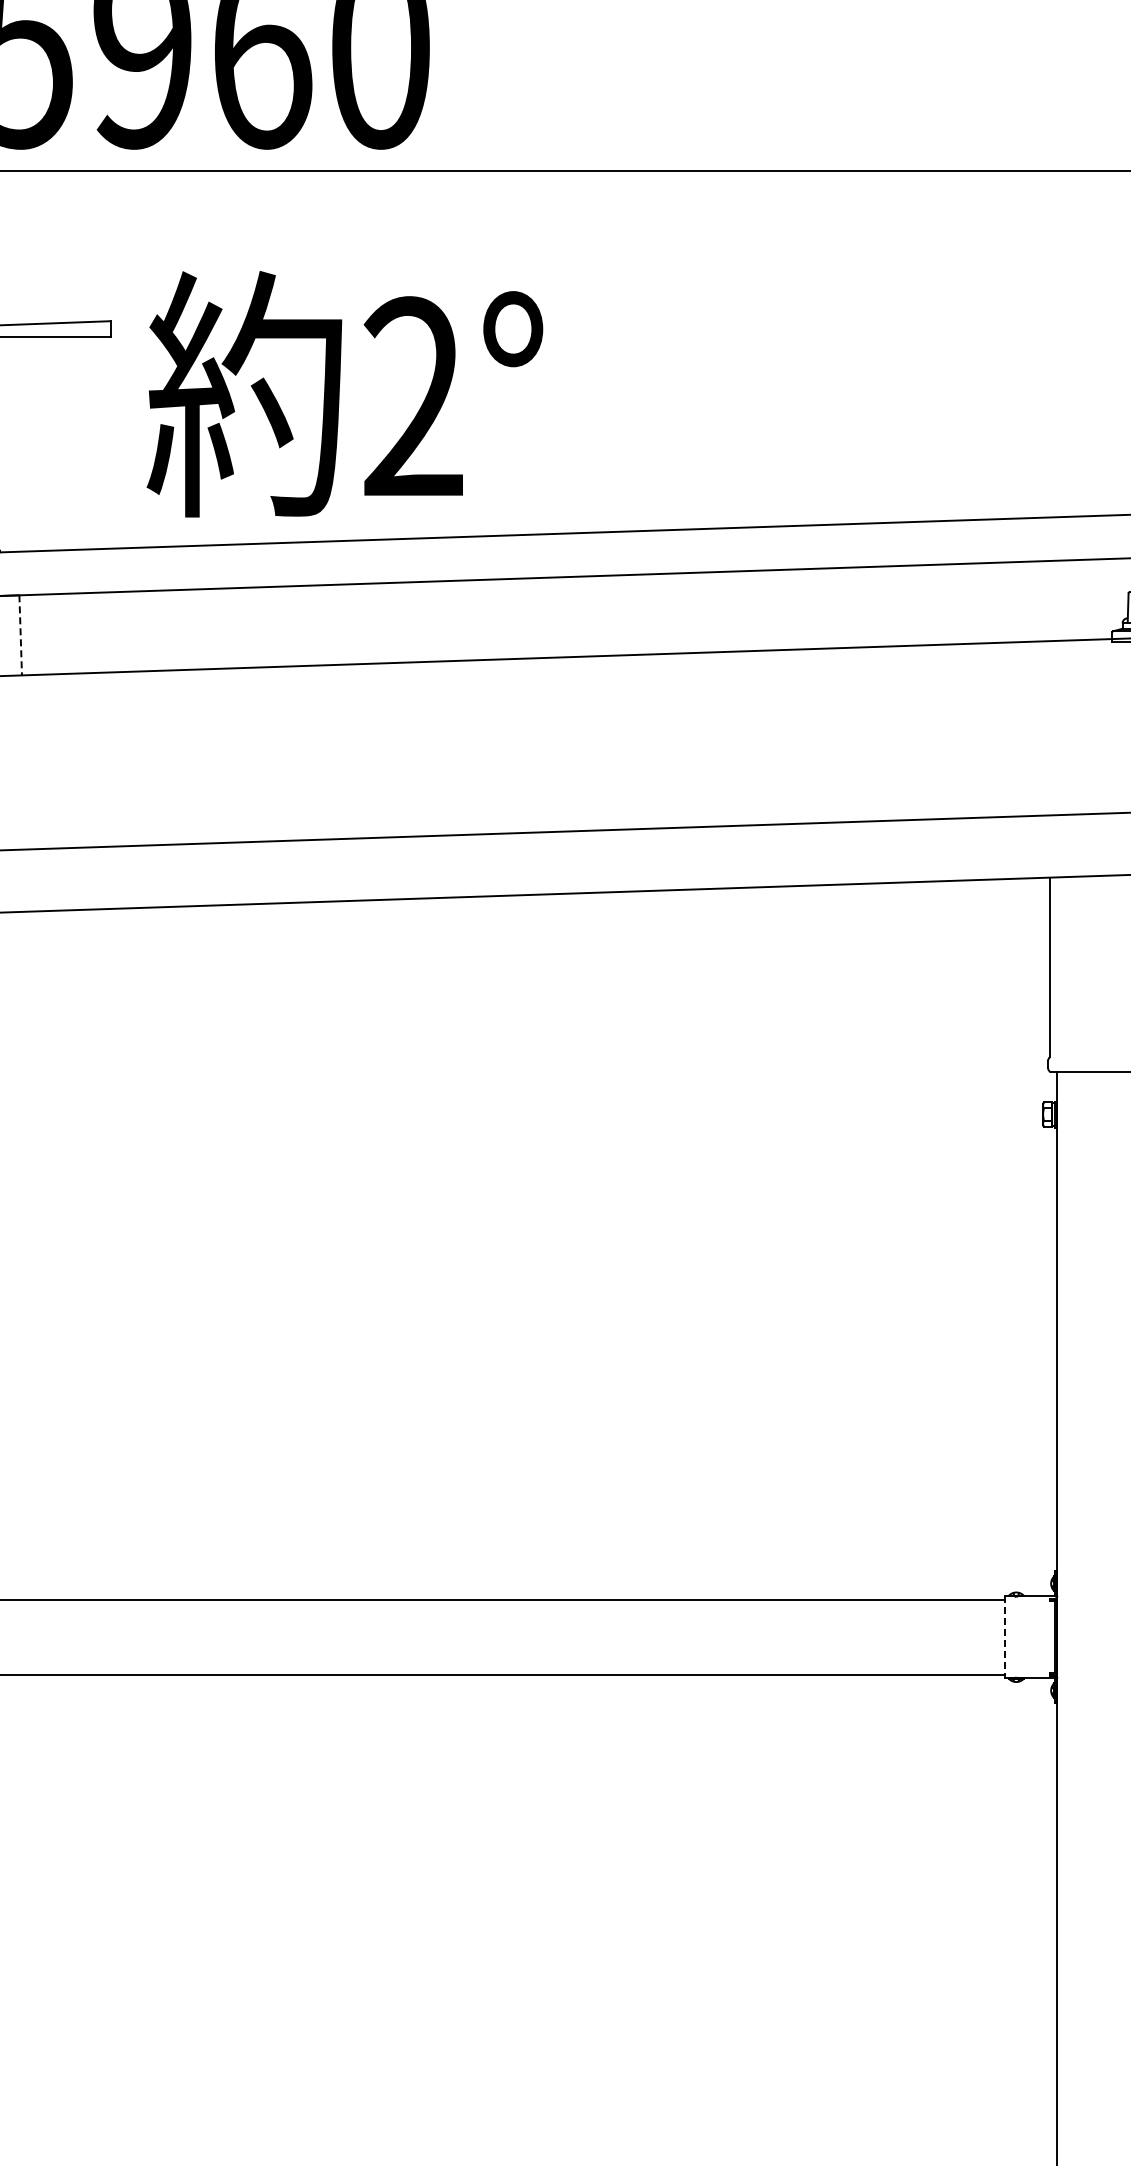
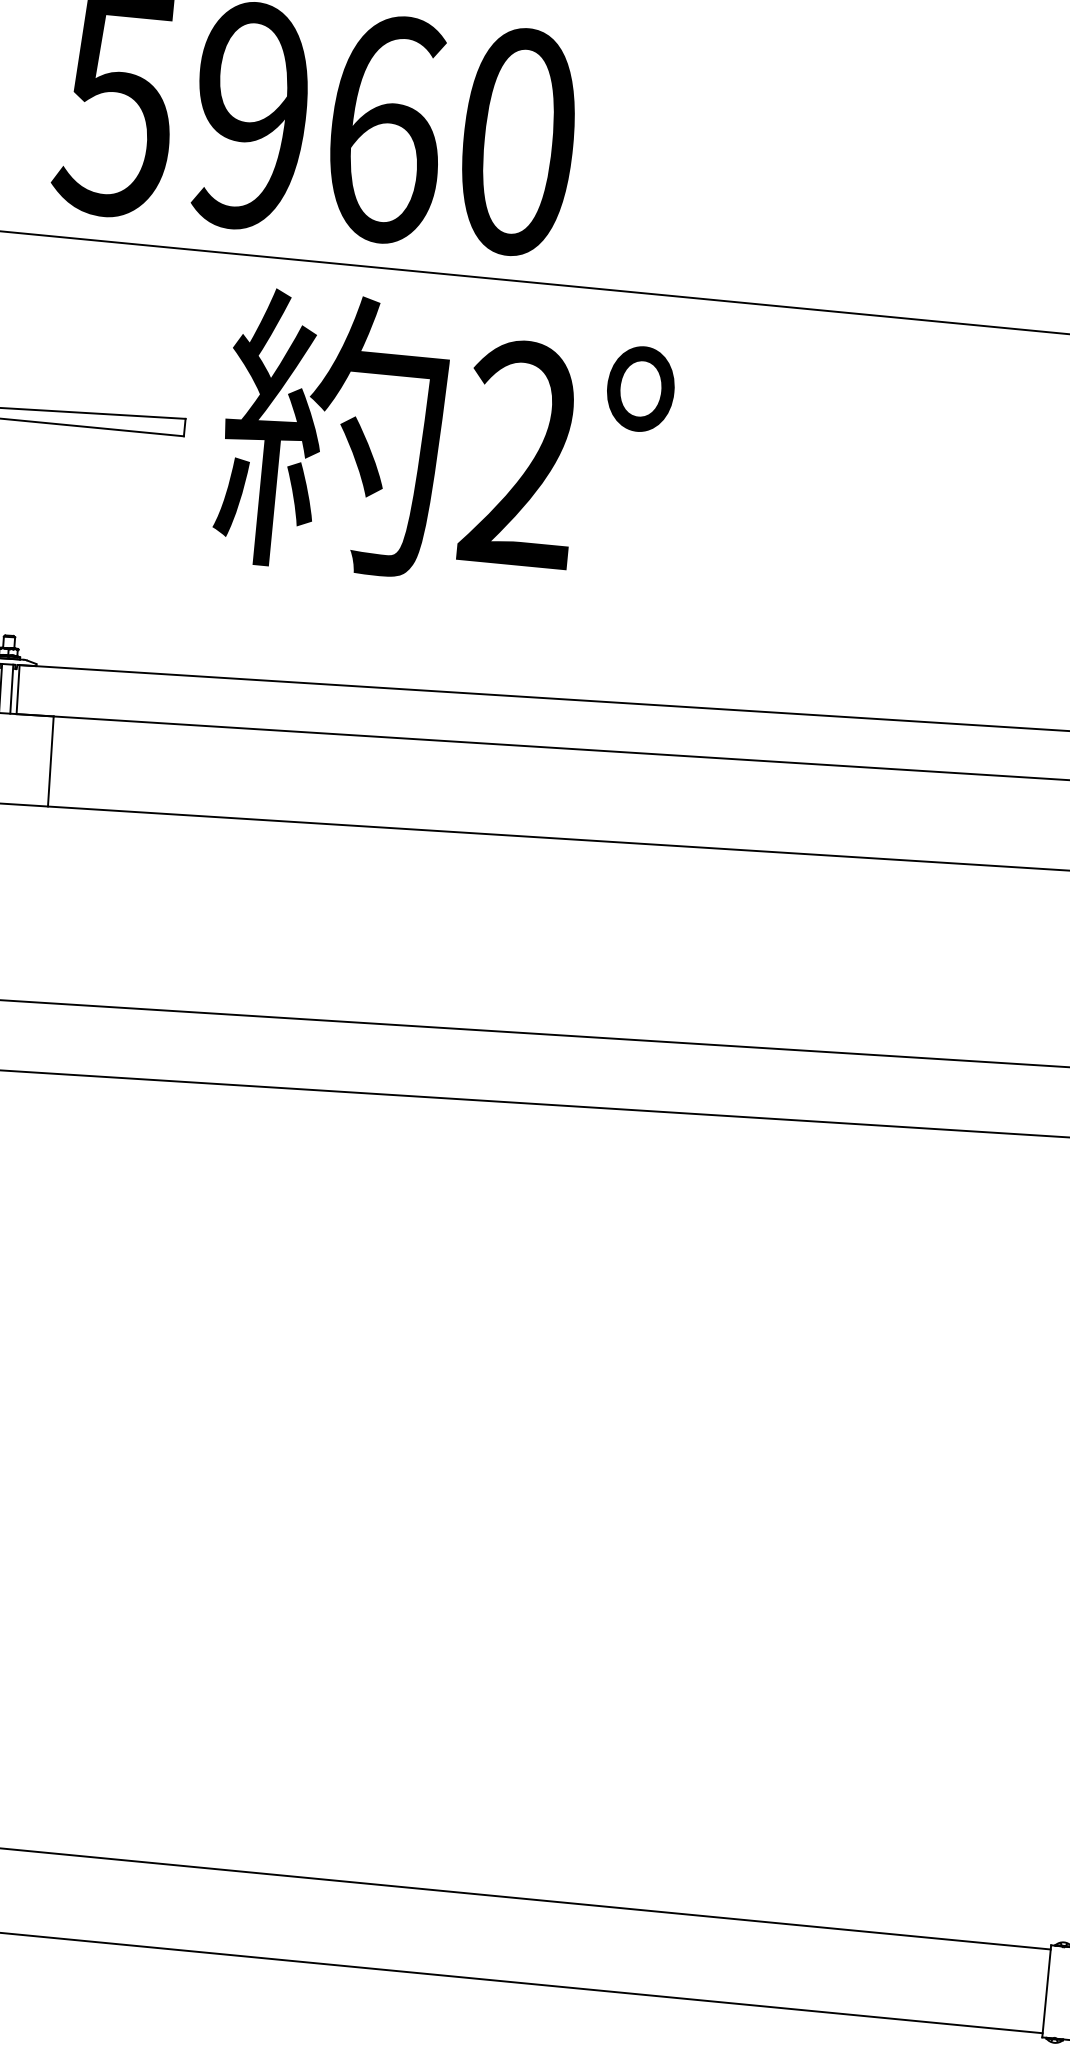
text: (344, 394) -> (444, 444), moved
line: (20, 635) -> (50, 761), dashed -> solid
line: (1005, 1637) -> (1047, 1991), dashed -> solid

